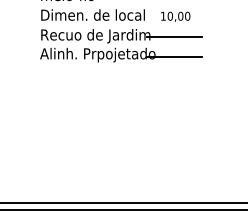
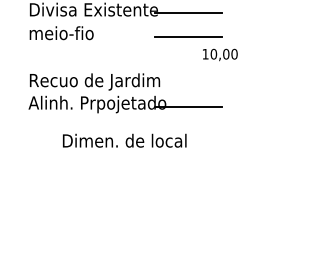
text: (92, 14) -> (124, 140), moved
text: (175, 16) -> (220, 54), moved
line: (174, 36) -> (188, 82), removed

